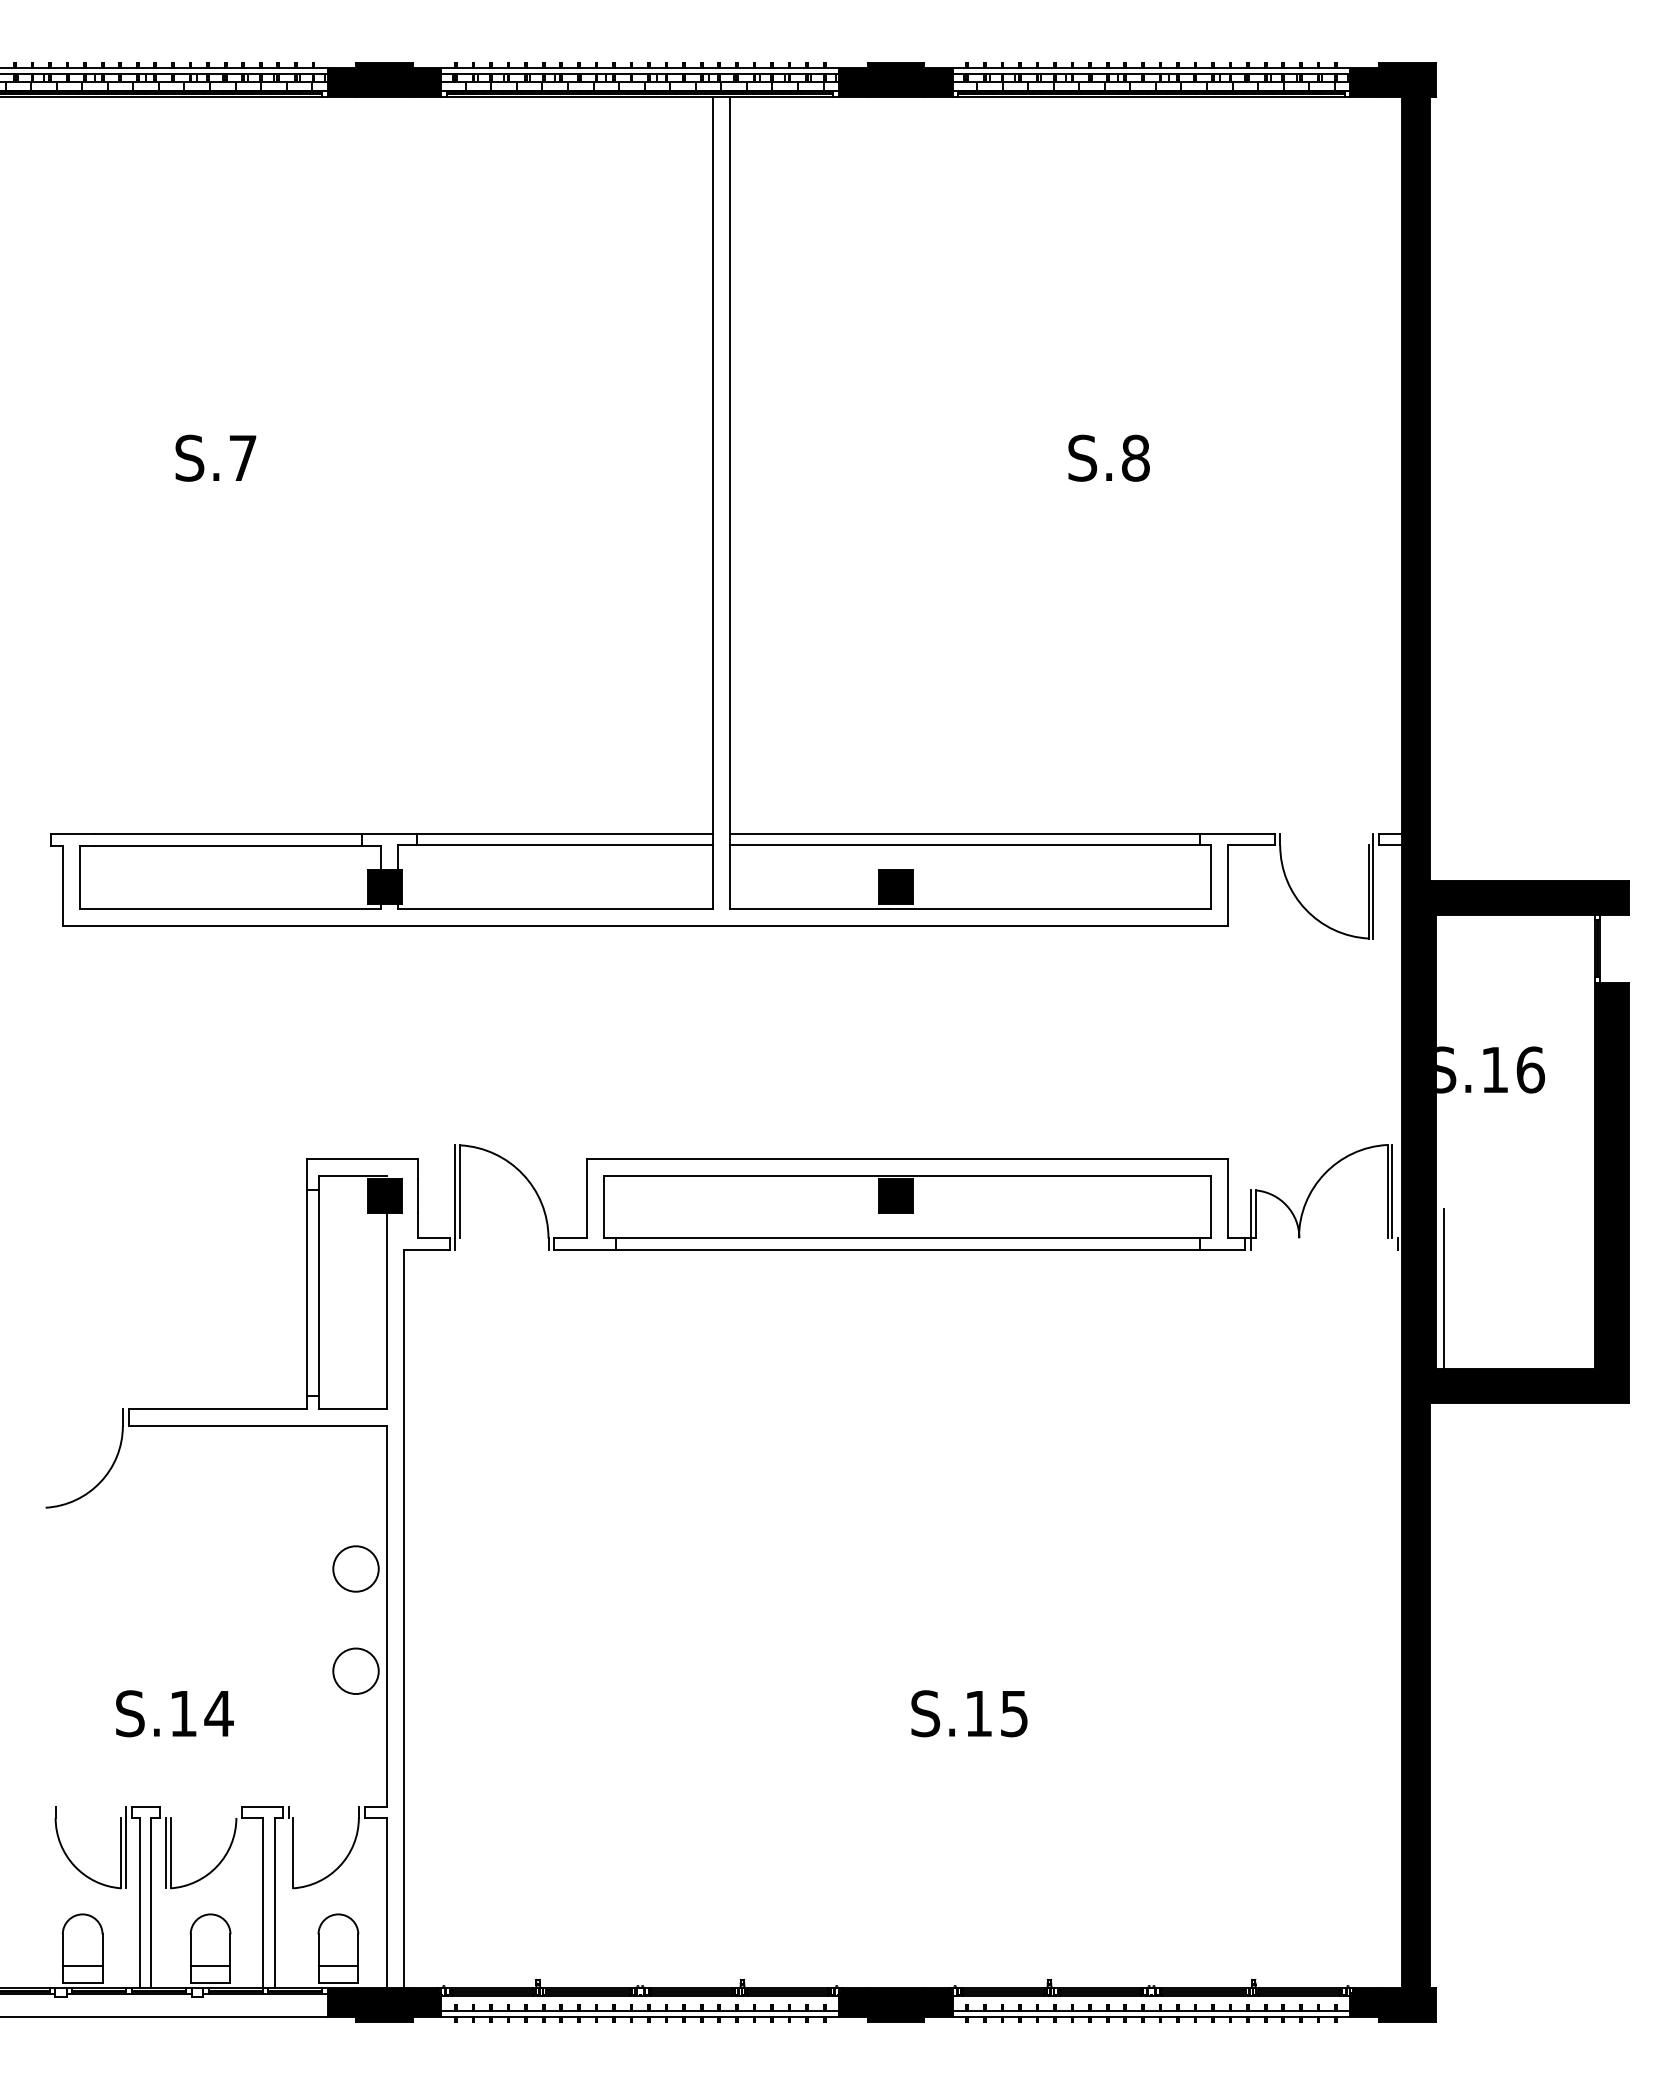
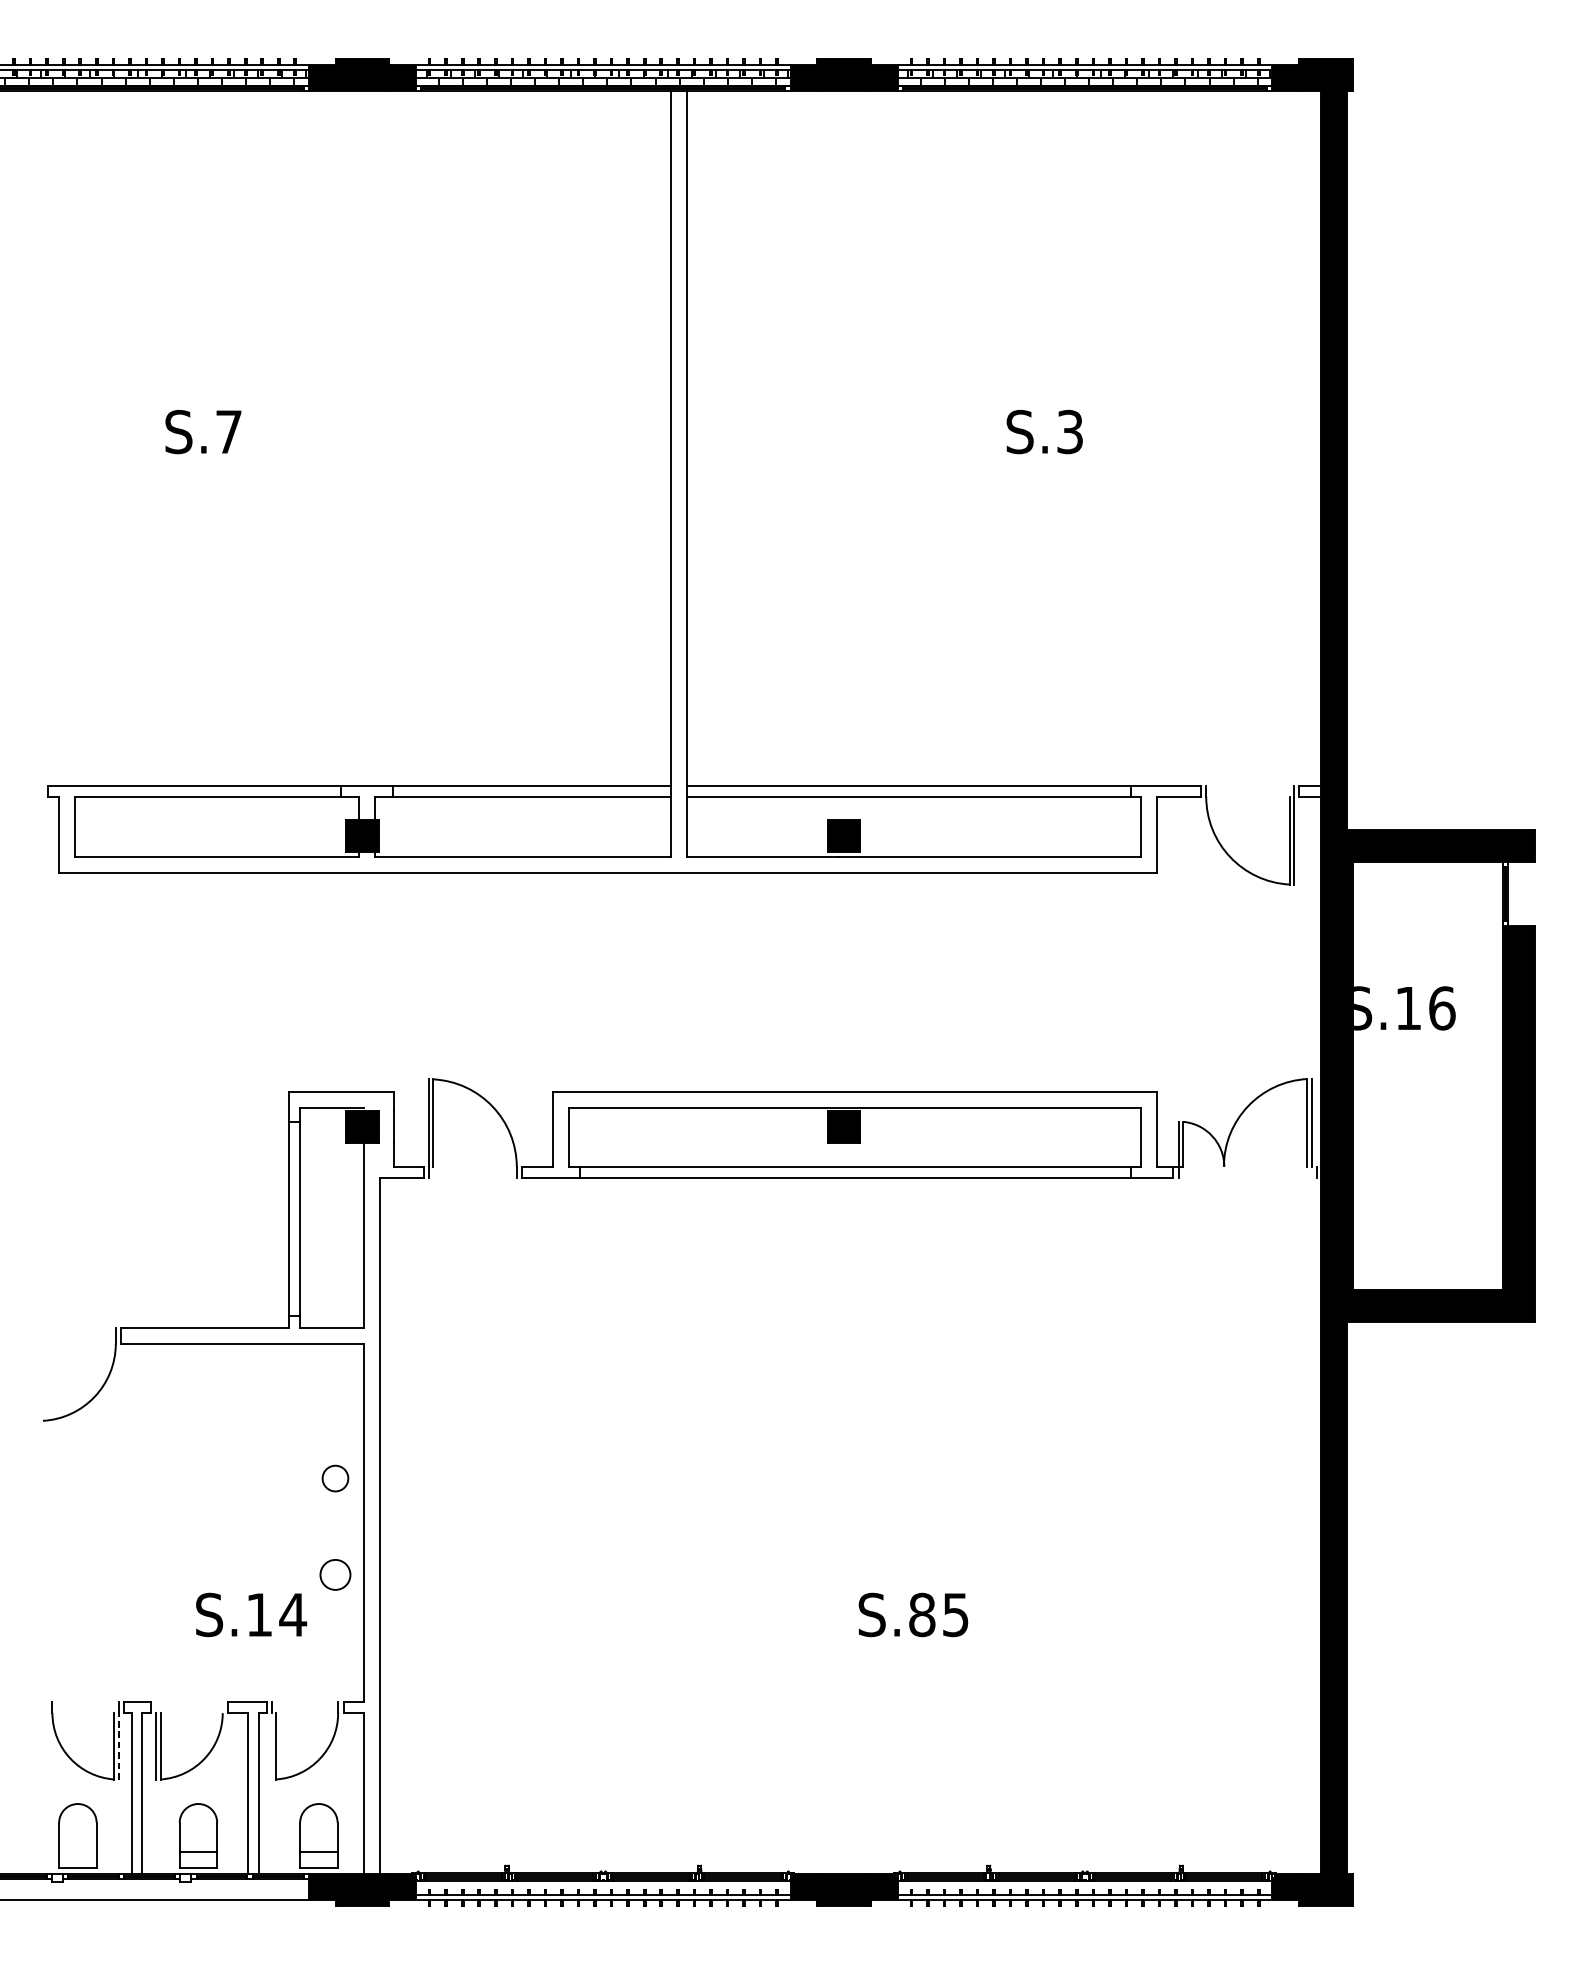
text: (1135, 457) -> (1069, 431), S.8 -> S.3
line: (1444, 1288) -> (1361, 1214), removed
circle: (355, 1568) -> (334, 1478), size x0.6
circle: (355, 1670) -> (334, 1574), size x0.7
text: (174, 1713) -> (251, 1614), moved
text: (978, 1713) -> (921, 1614), S.15 -> S.85
line: (125, 1852) -> (118, 1745), solid -> dashed
line: (82, 1965) -> (77, 1852), removed

